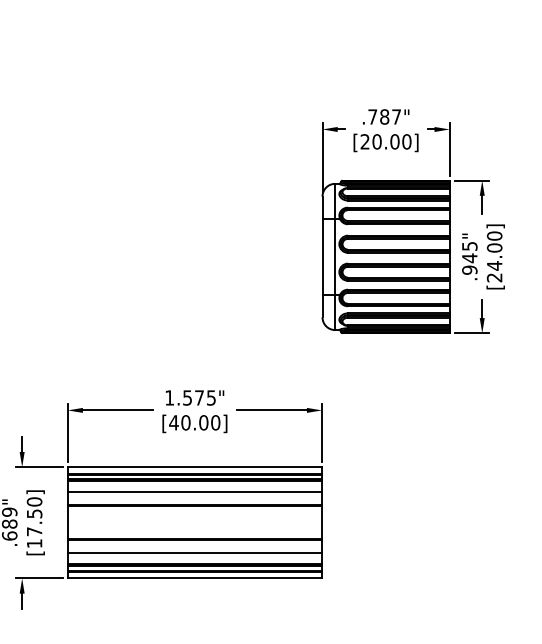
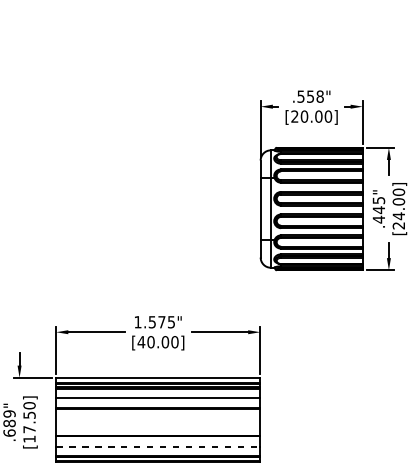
text: (384, 116) -> (310, 96), .787" -> .558"
text: (469, 270) -> (378, 219), .945" -> .445"
line: (195, 553) -> (158, 447), solid -> dashed

